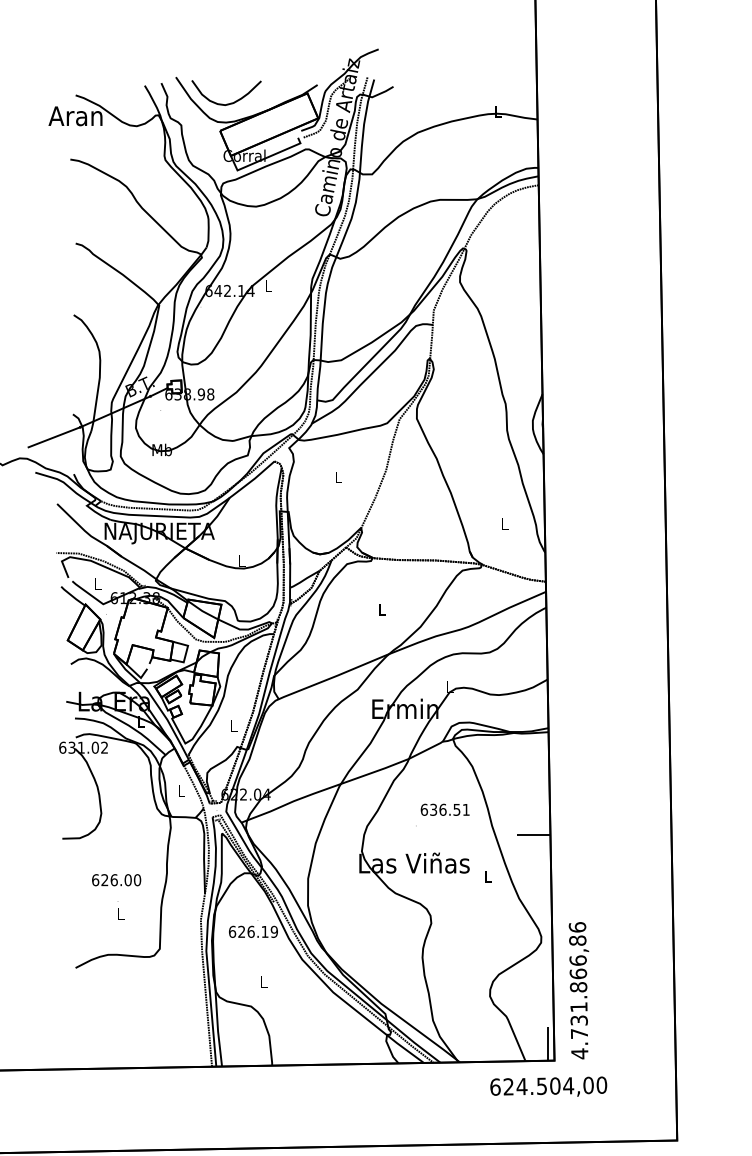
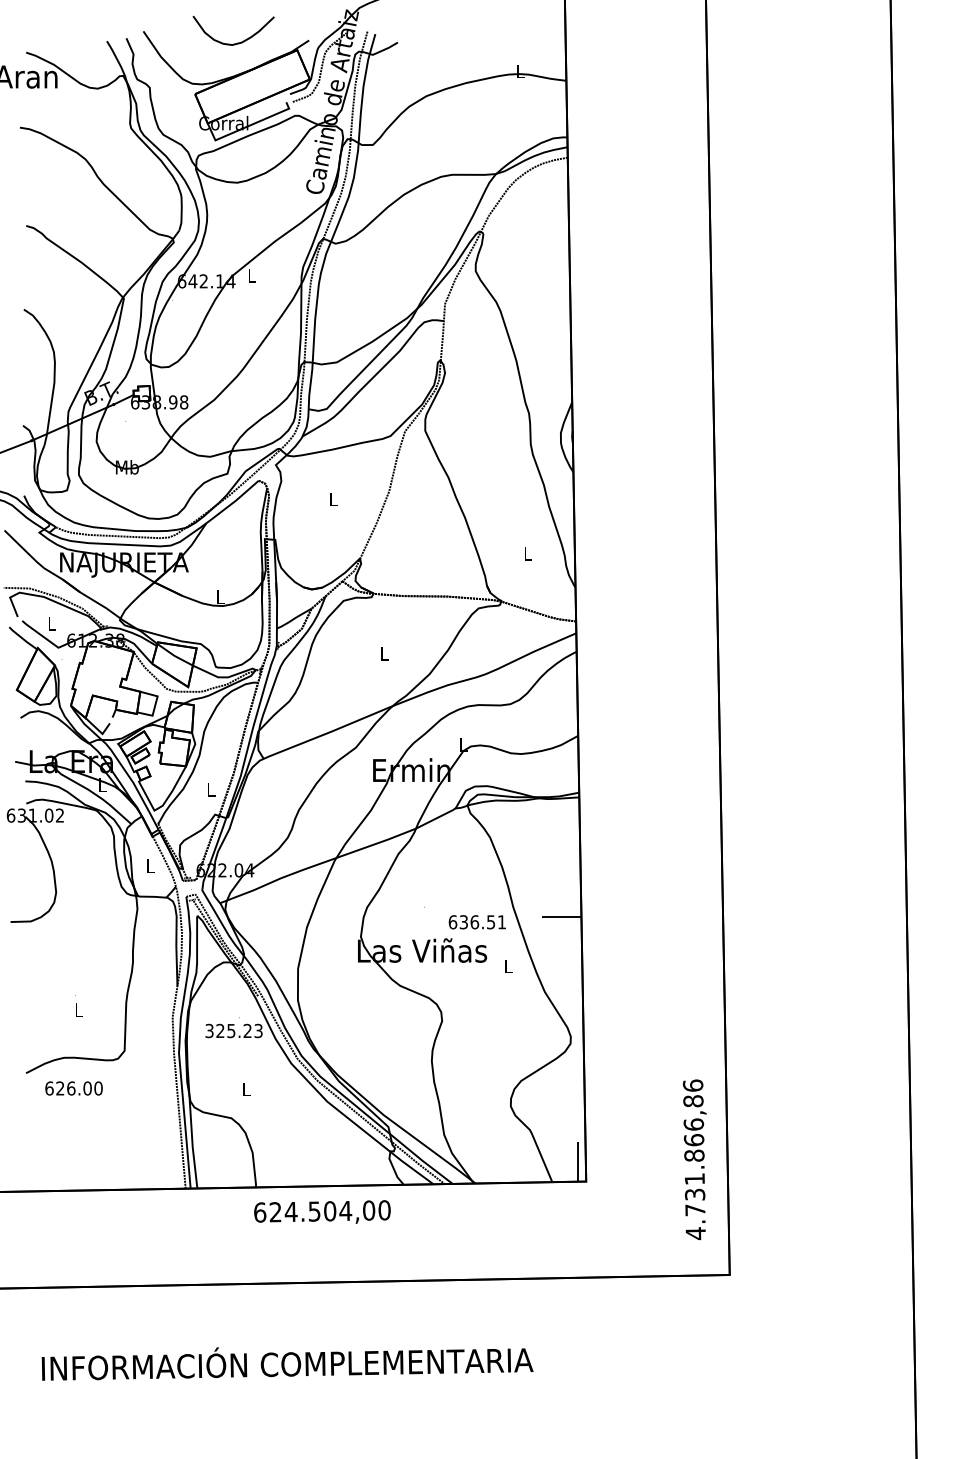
curve: (229, 102) -> (237, 42), moved
text: (444, 810) -> (476, 922), moved
text: (116, 880) -> (73, 1088), moved
text: (252, 931) -> (233, 1030), 626.19 -> 325.23
text: (578, 990) -> (694, 1159), moved
text: (548, 1086) -> (322, 1211), moved

